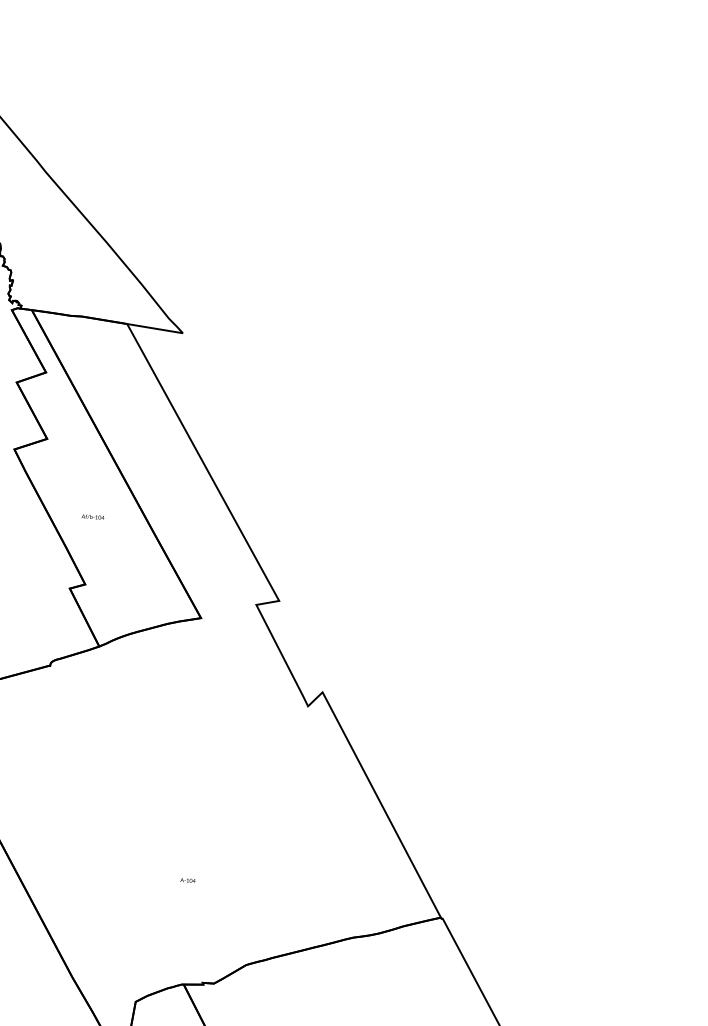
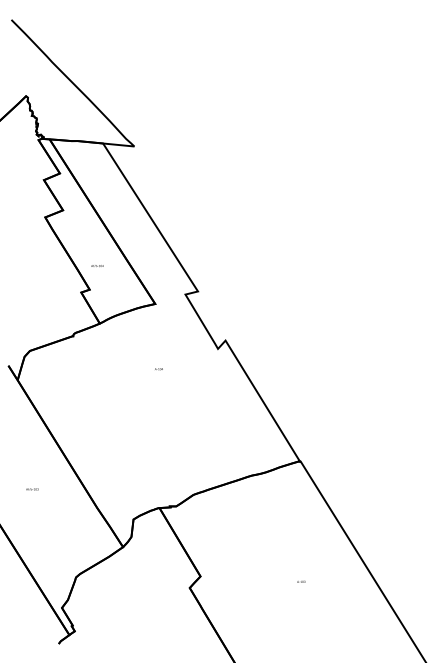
text: (93, 516) -> (97, 265), moved
text: (187, 881) -> (158, 369), moved

